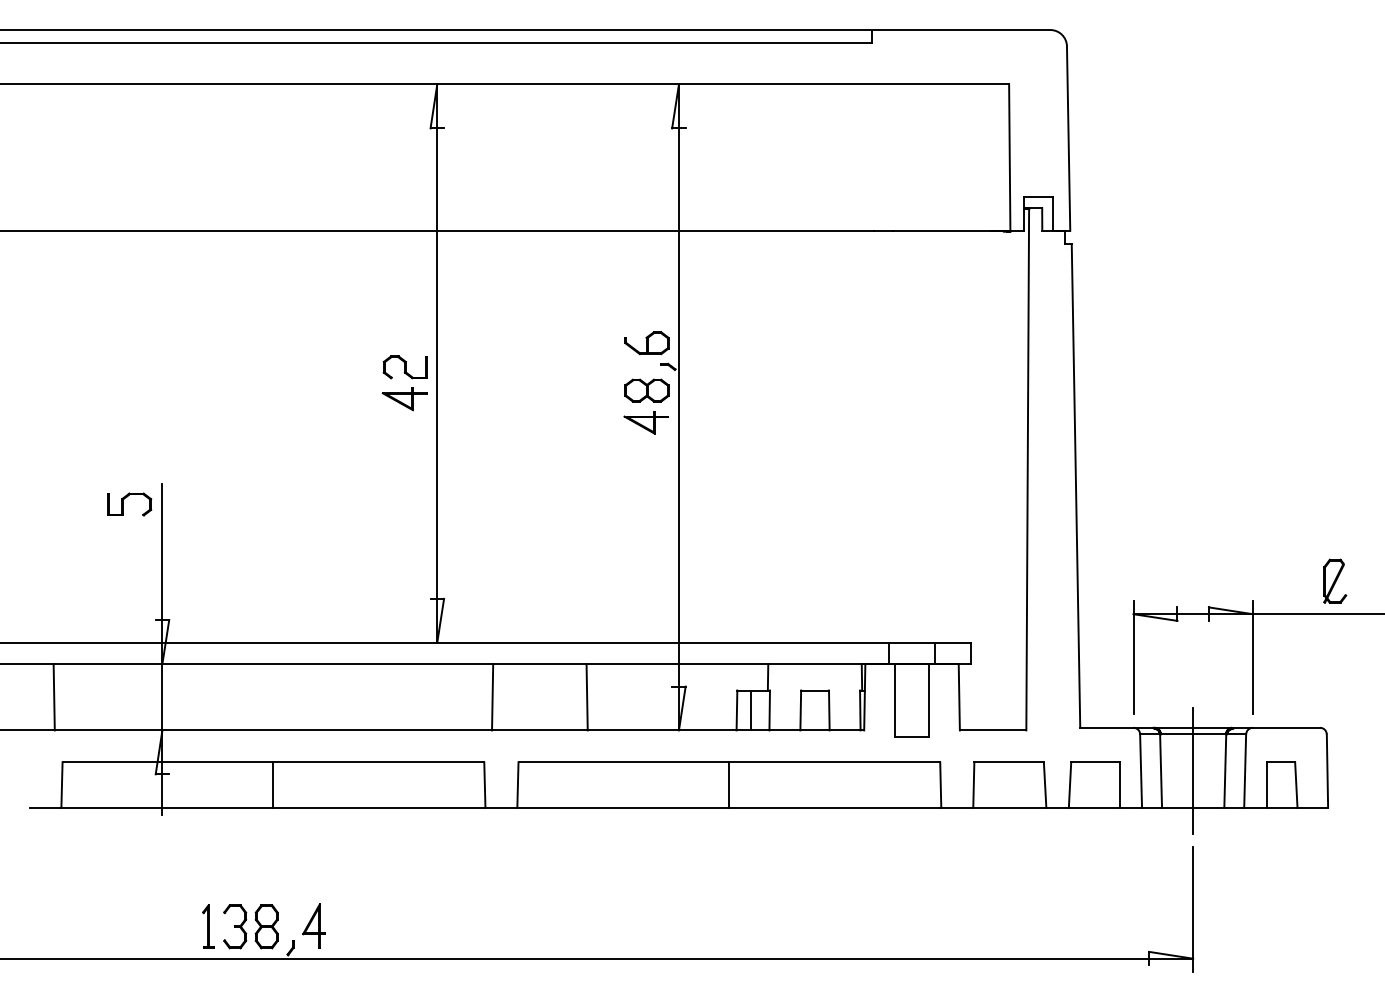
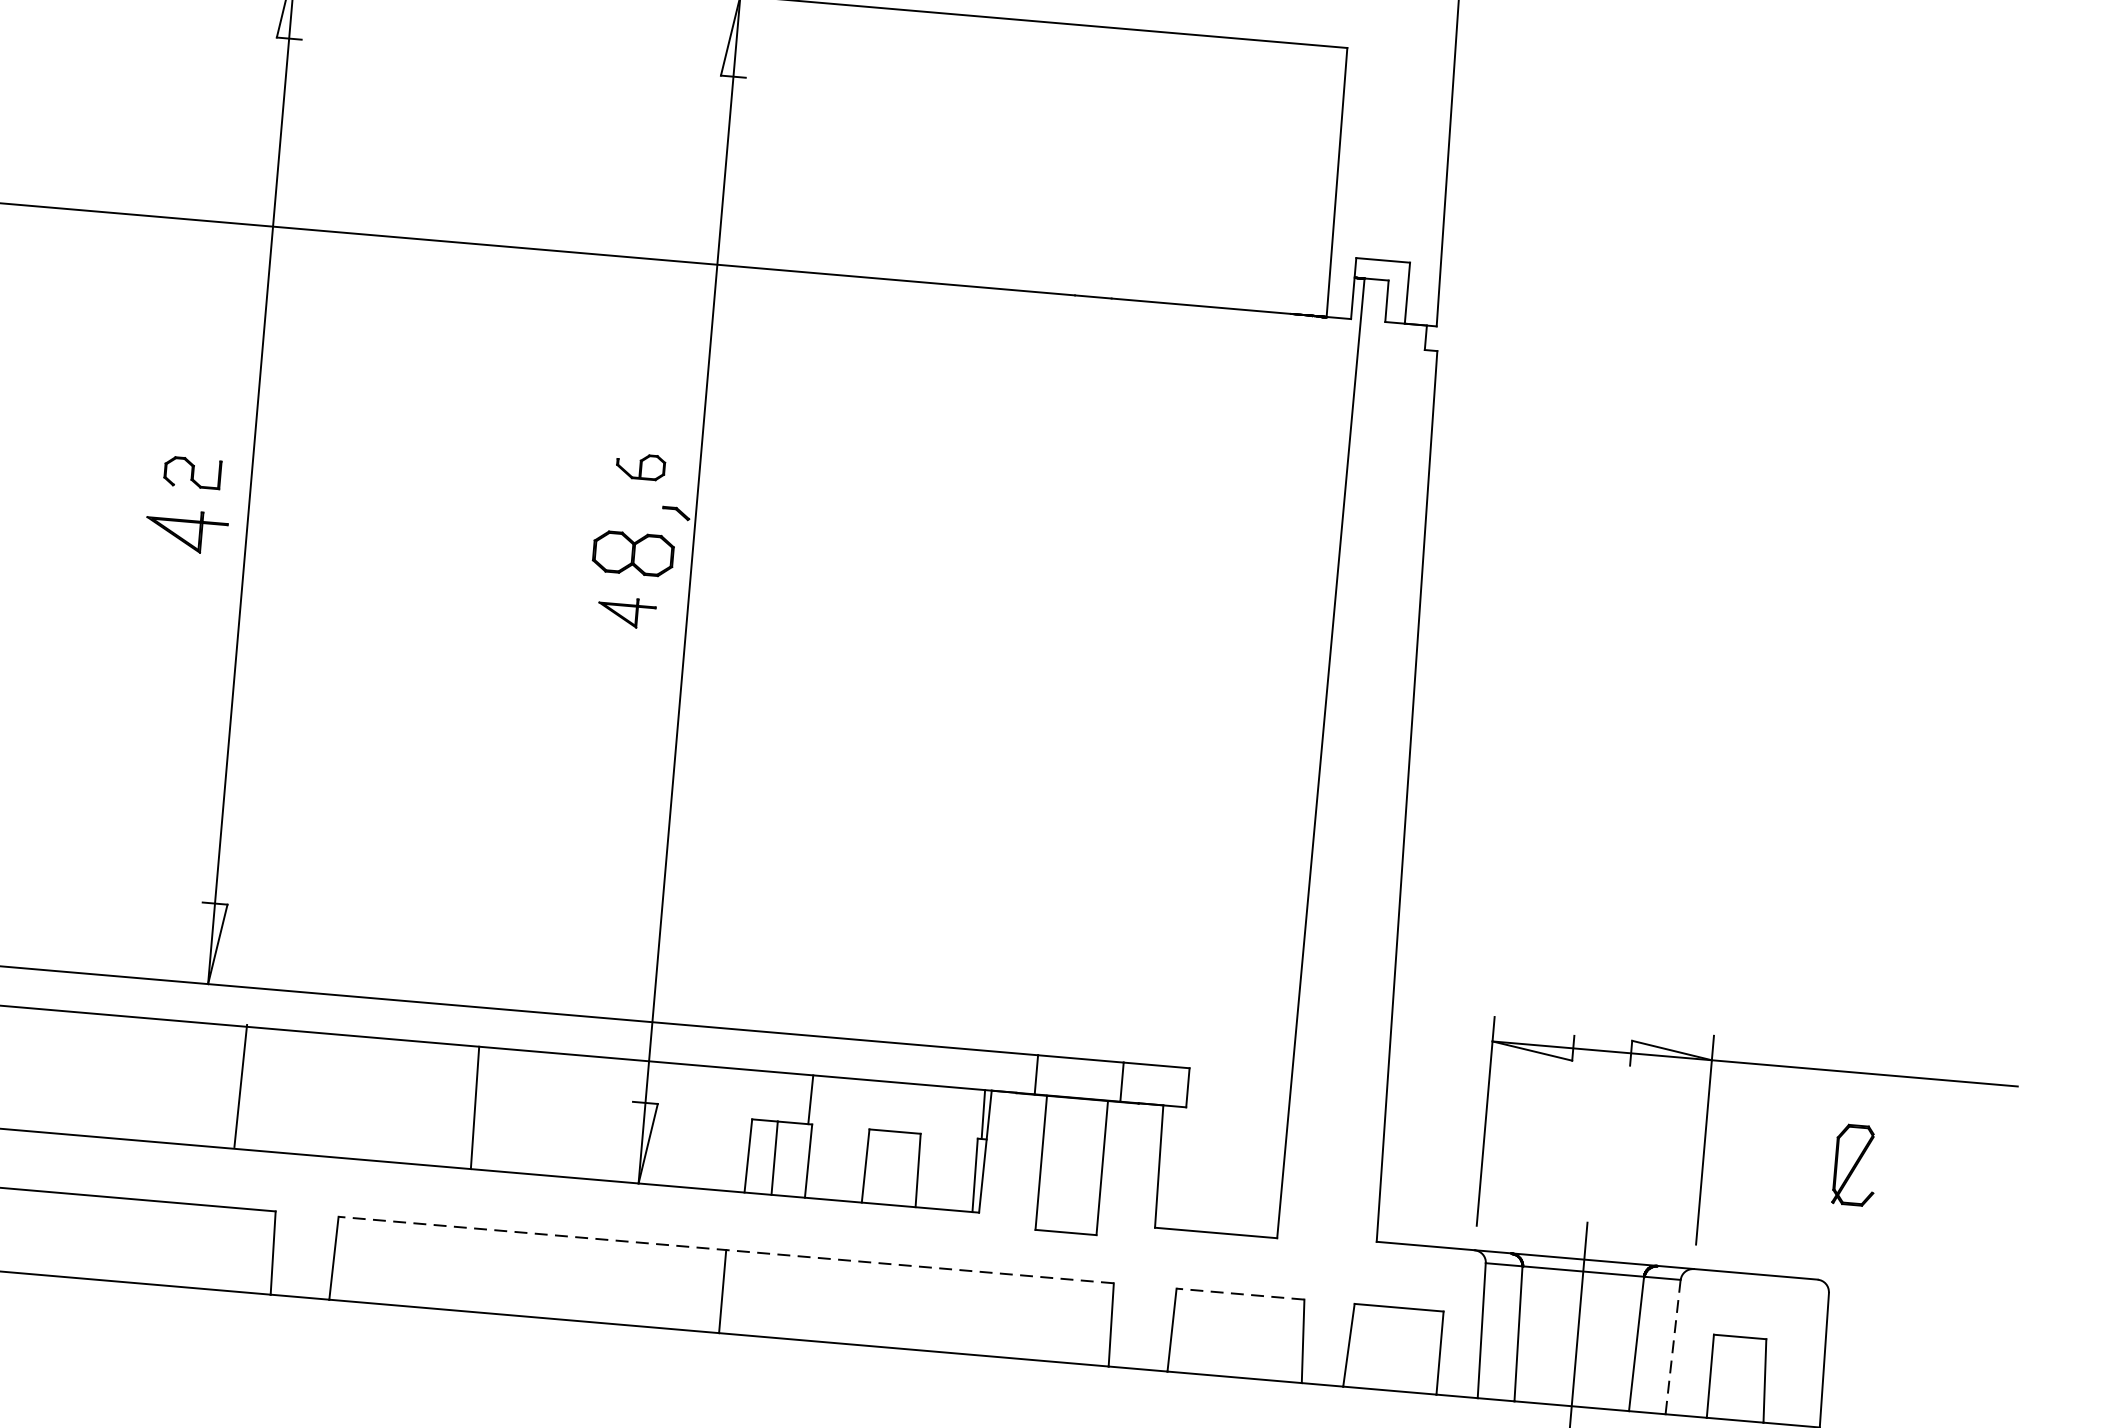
part: (646, 343) -> (639, 467), size x0.6
part: (404, 367) -> (191, 473), size x0.7
part: (645, 422) -> (625, 612), size x0.7
part: (1335, 580) -> (1856, 1163), moved
line: (492, 696) -> (240, 1084), moved
line: (729, 762) -> (726, 1250), solid -> dashed
line: (1009, 762) -> (1241, 1294), solid -> dashed
line: (1245, 770) -> (1673, 1346), solid -> dashed

